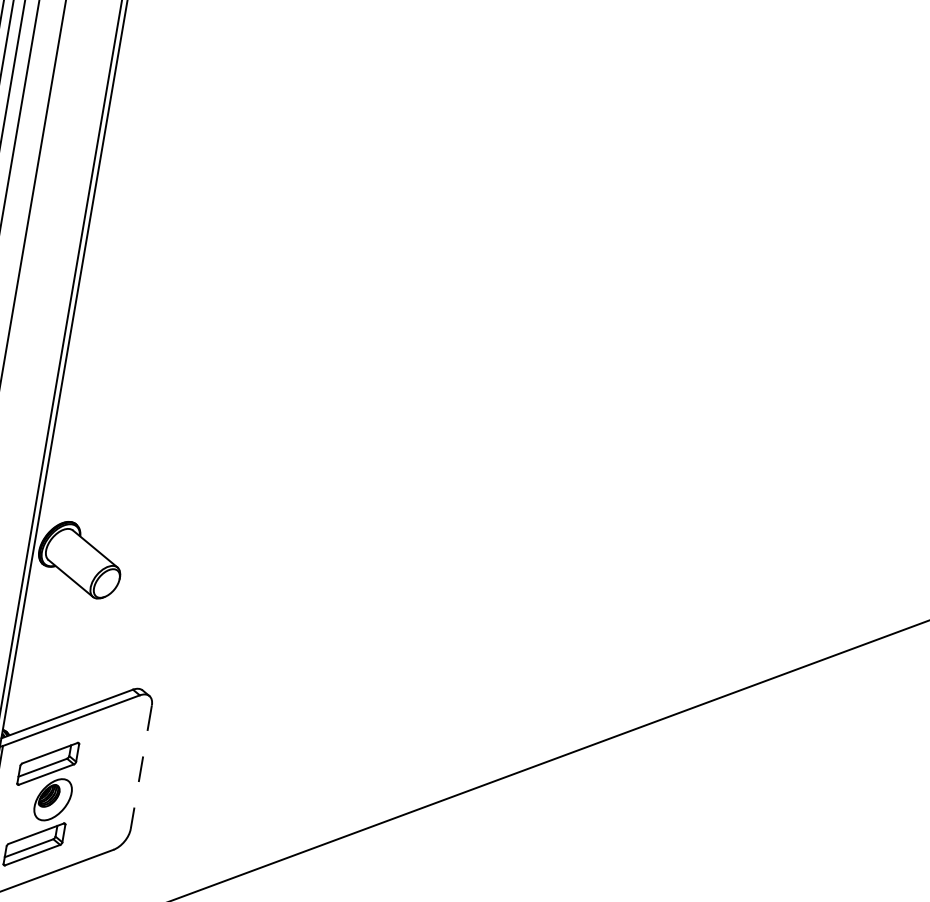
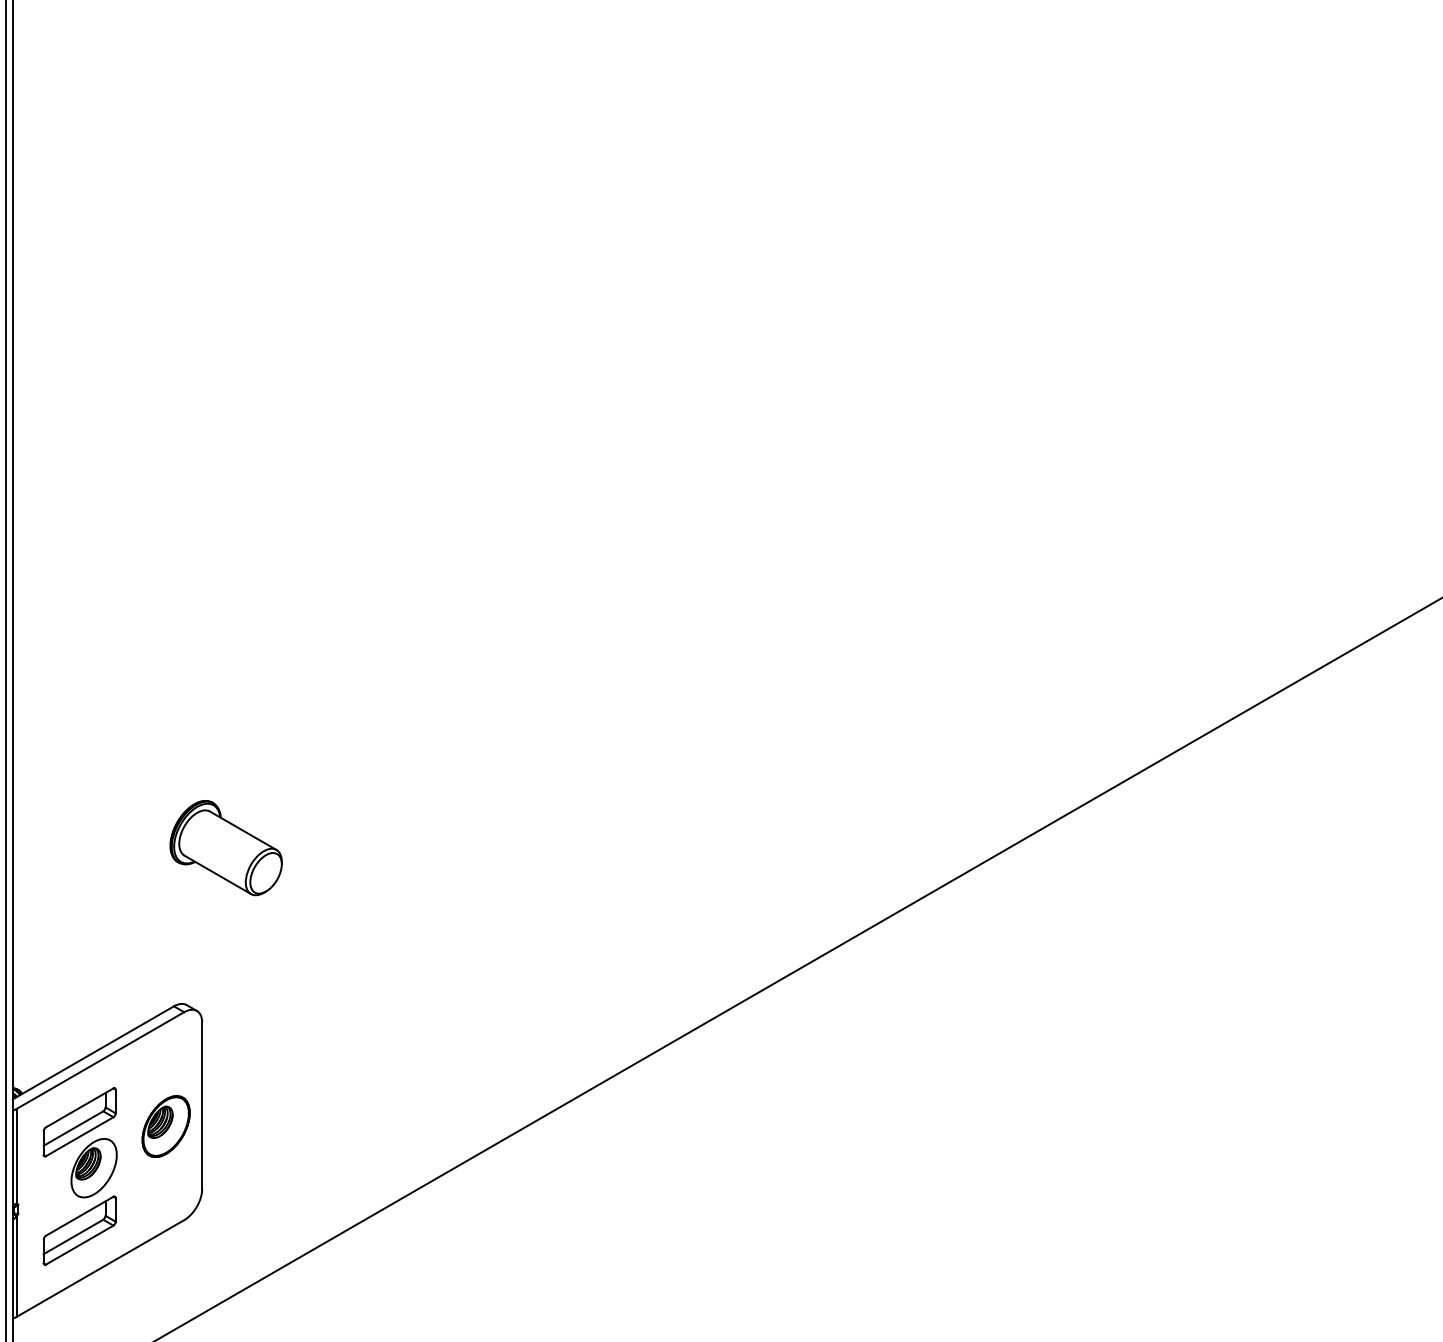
part: (79, 559) -> (225, 848), moved
line: (141, 767) -> (202, 1106), dashed -> solid
part: (111, 777) -> (165, 1126), added

